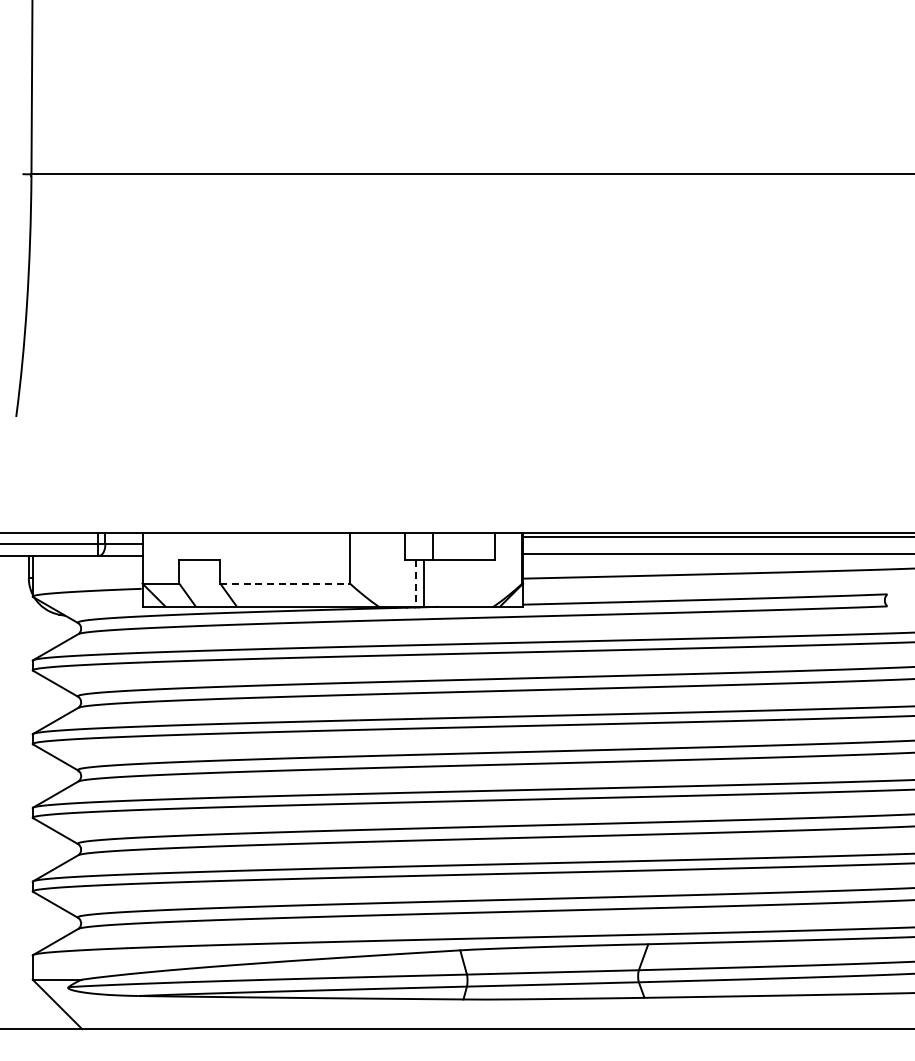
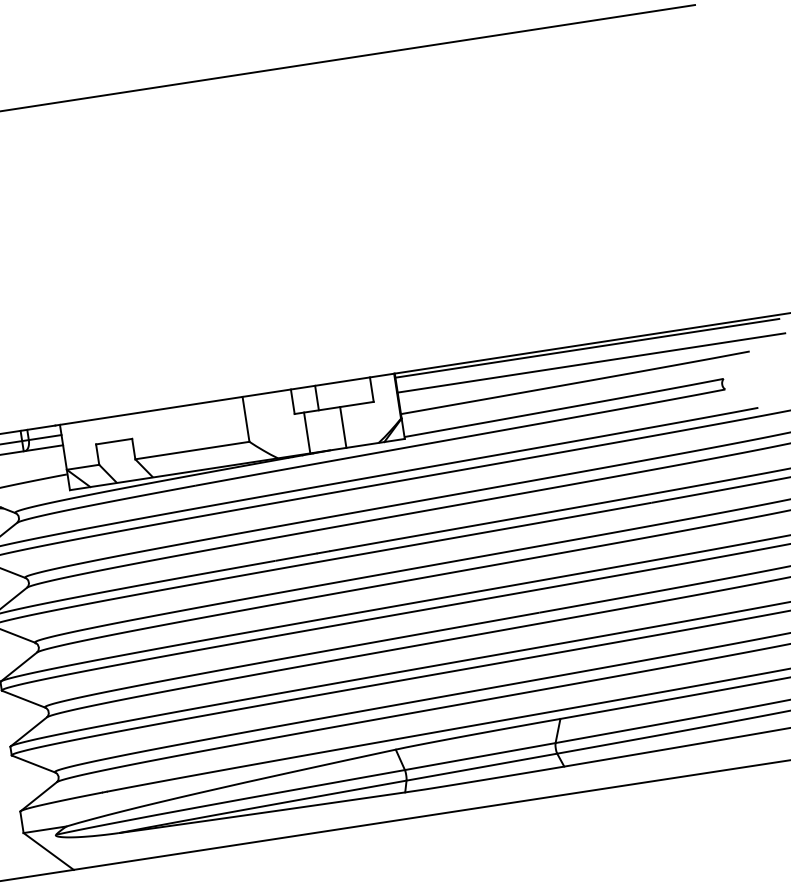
line: (285, 583) -> (192, 450), dashed -> solid
line: (423, 583) -> (343, 427), moved
line: (415, 584) -> (307, 433), dashed -> solid

